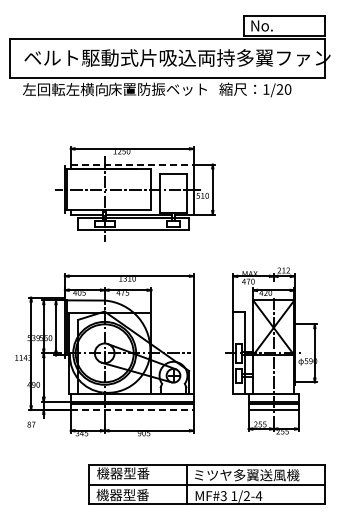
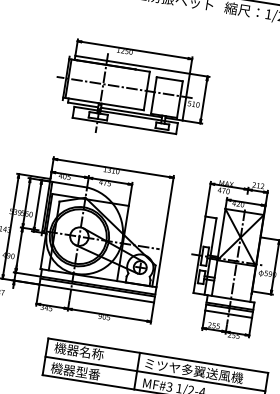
line: (132, 164) -> (132, 64), dashed -> solid
line: (132, 410) -> (96, 294), dashed -> solid
text: (136, 473) -> (91, 353), 機器型番 -> 機器名称

